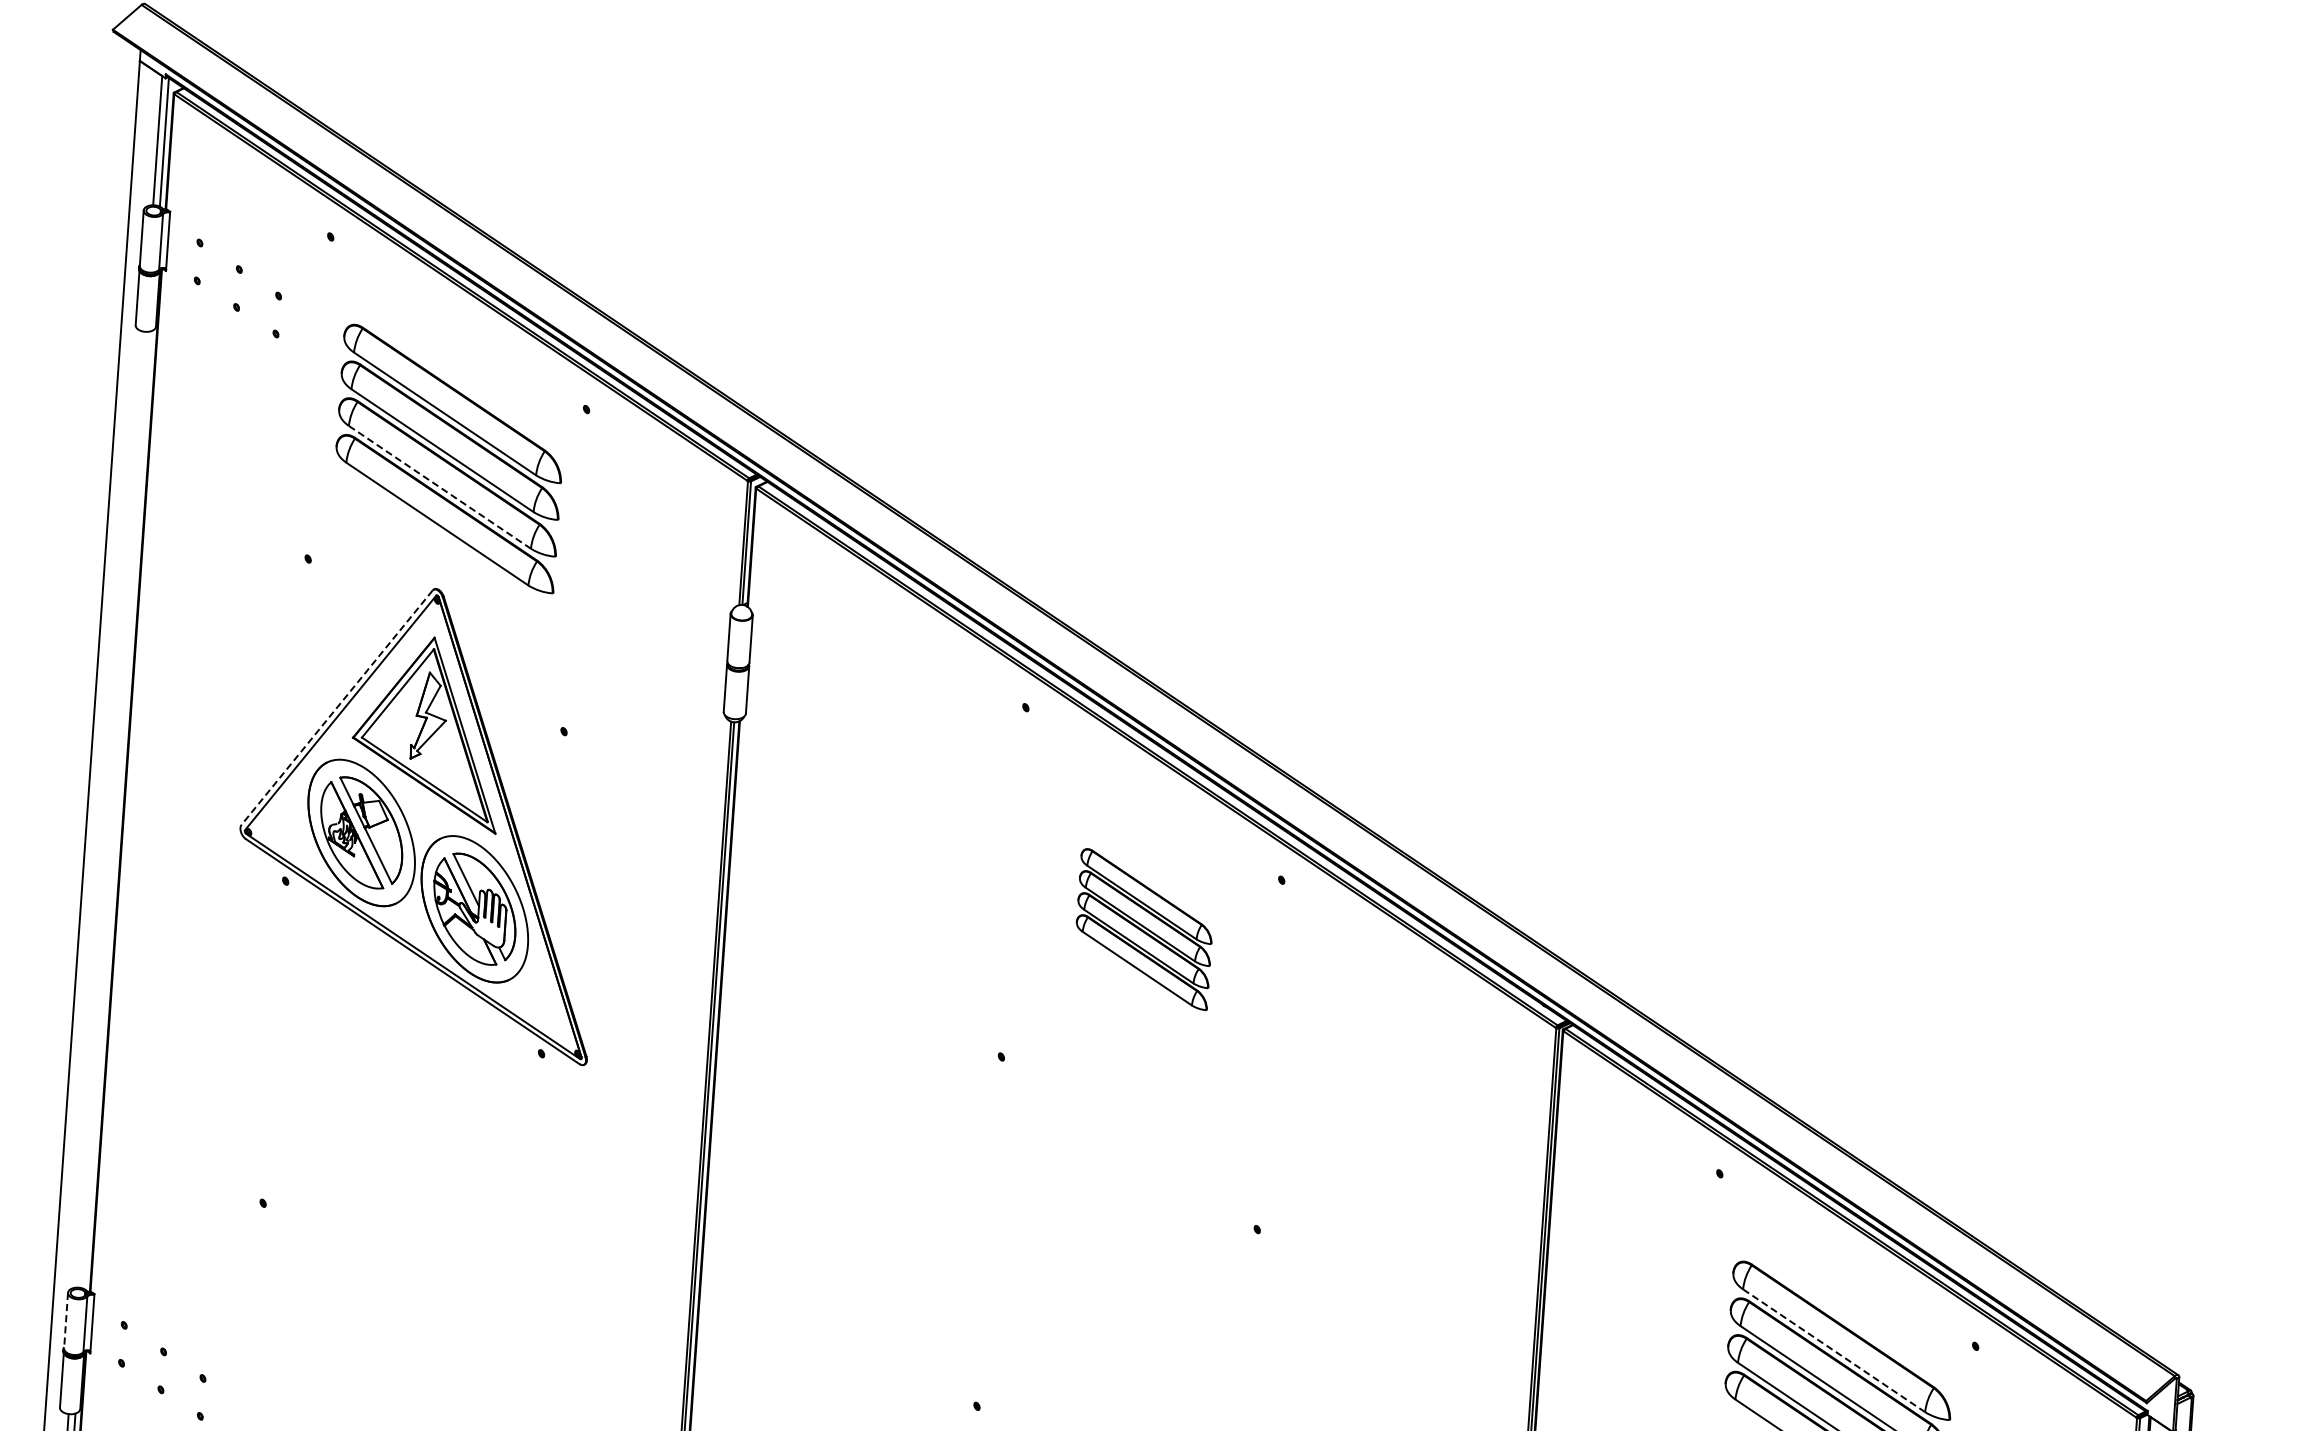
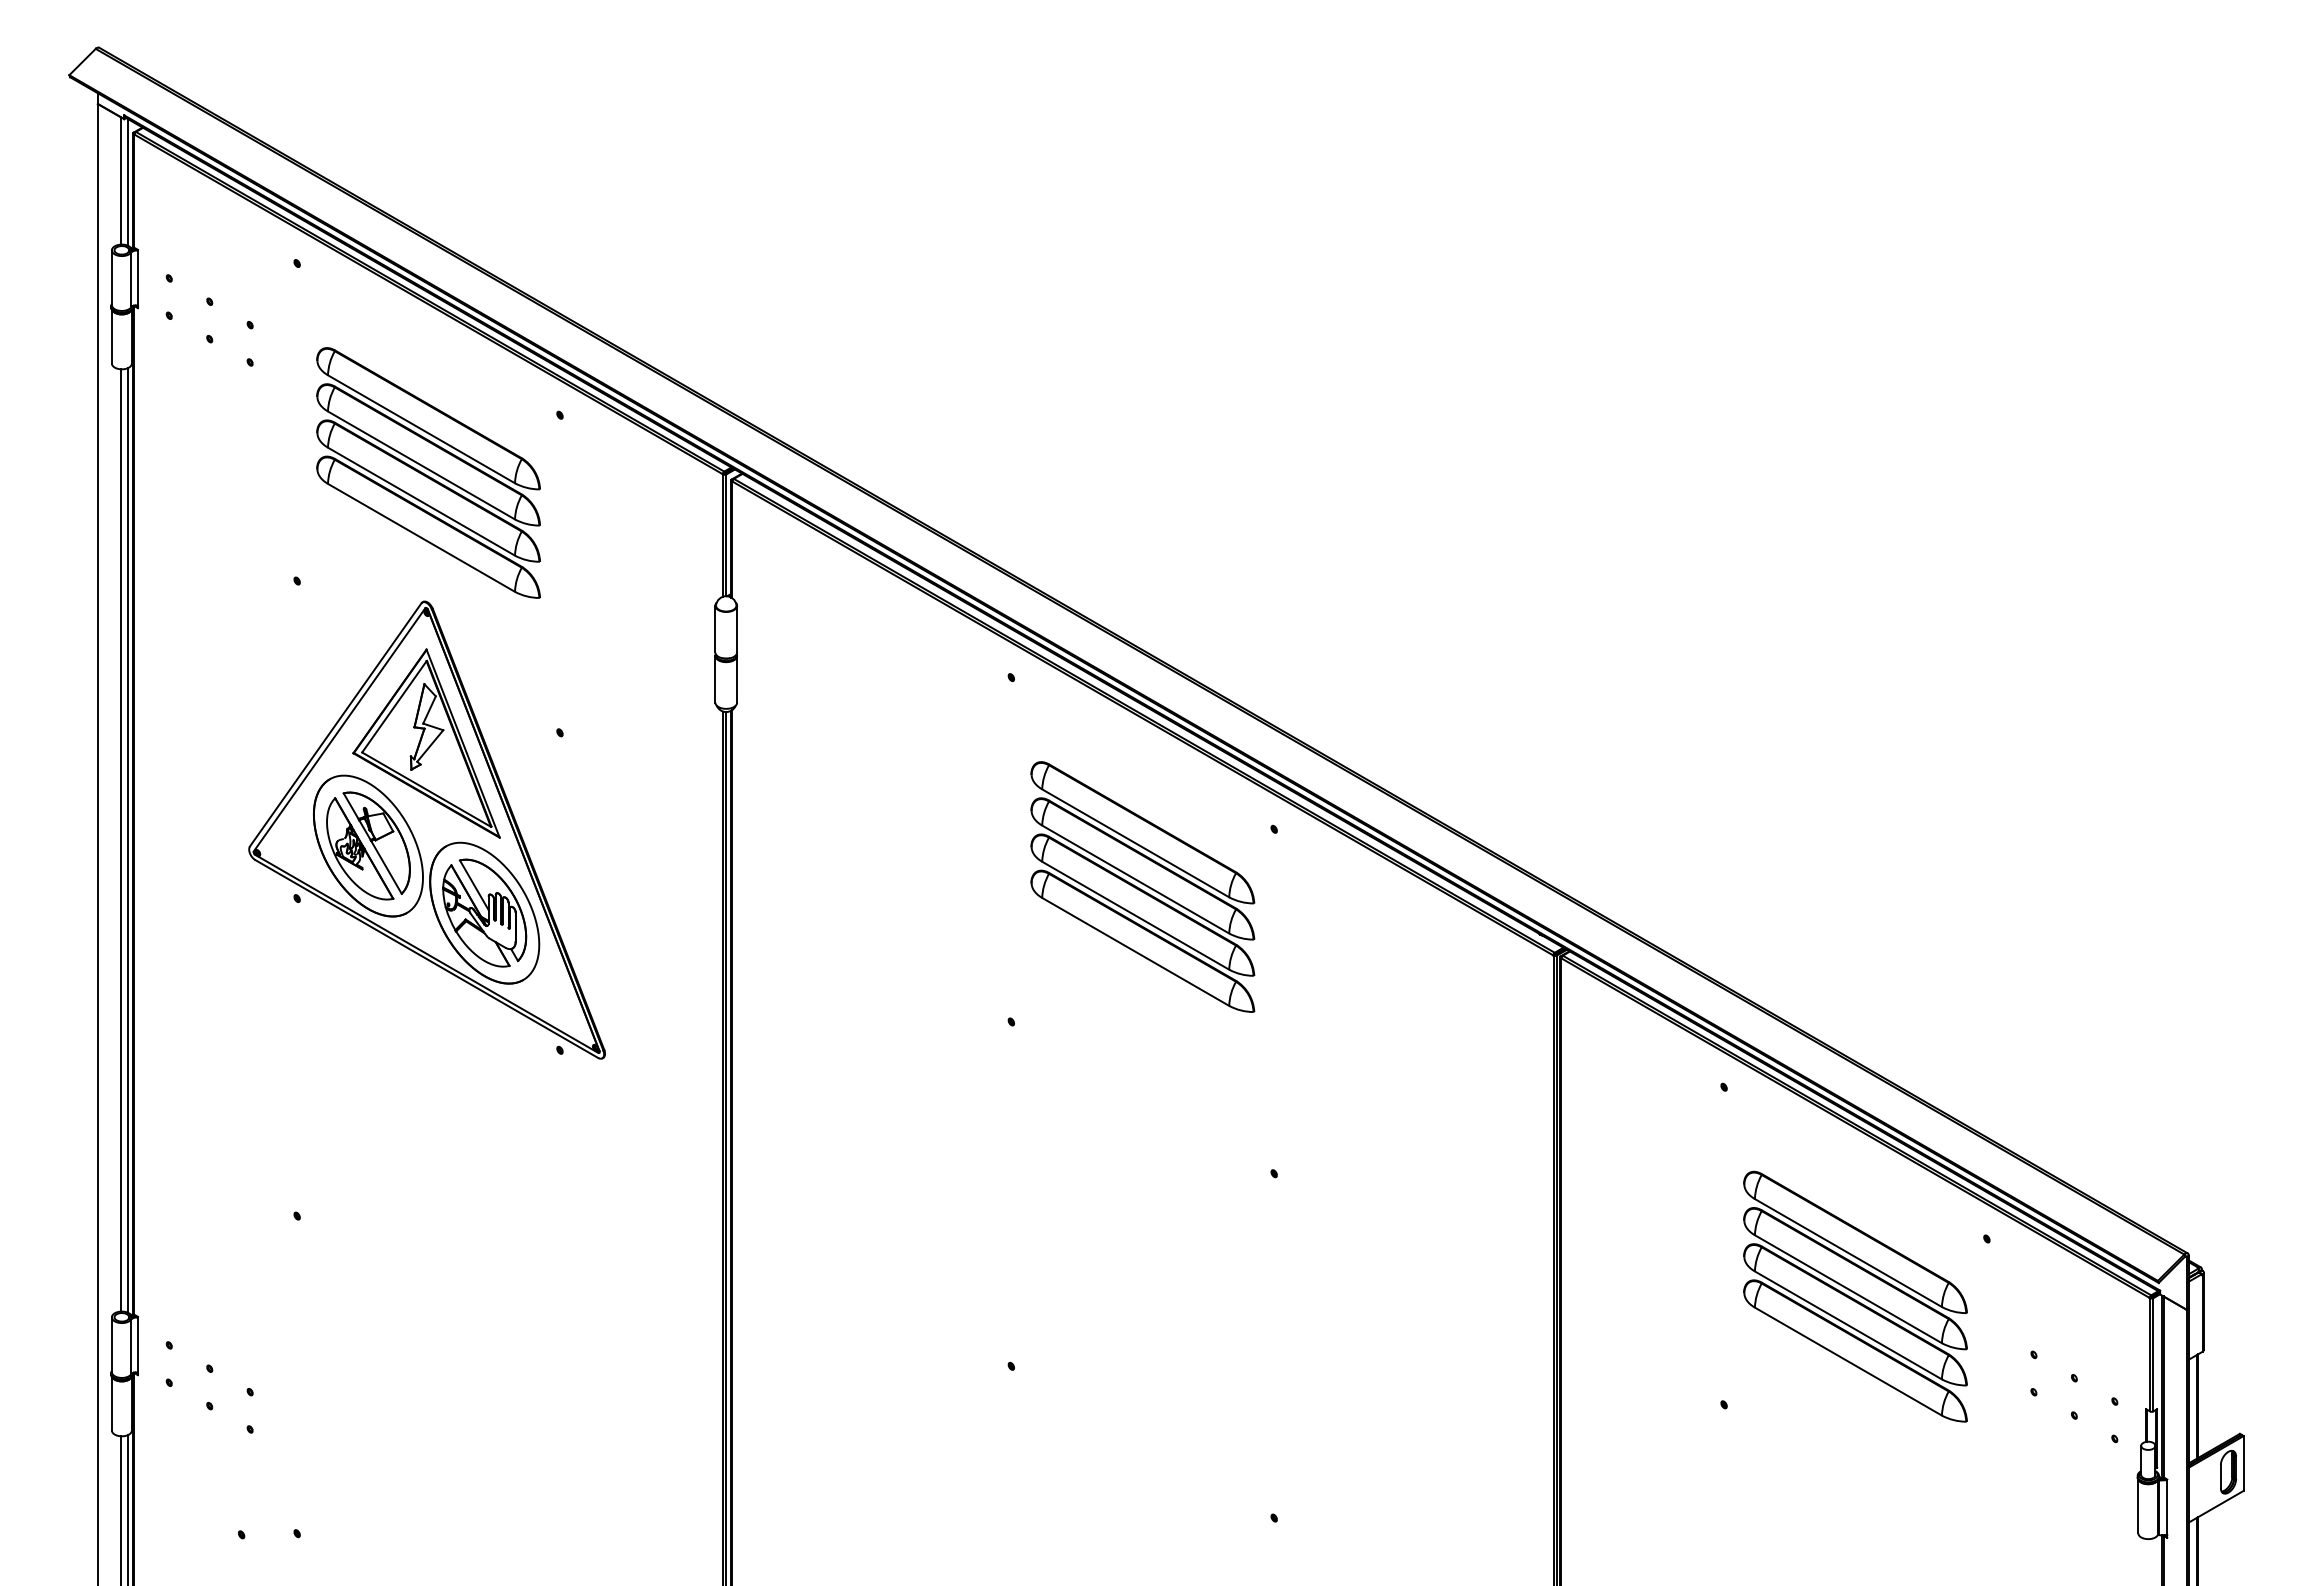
line: (439, 487) -> (421, 501), dashed -> solid
line: (336, 707) -> (335, 724), dashed -> solid
line: (110, 809) -> (120, 840), added
line: (117, 810) -> (127, 840), added
part: (1144, 928) -> (1142, 886), size x1.67
line: (65, 1321) -> (111, 1345), dashed -> solid
line: (1834, 1351) -> (1848, 1253), dashed -> solid

